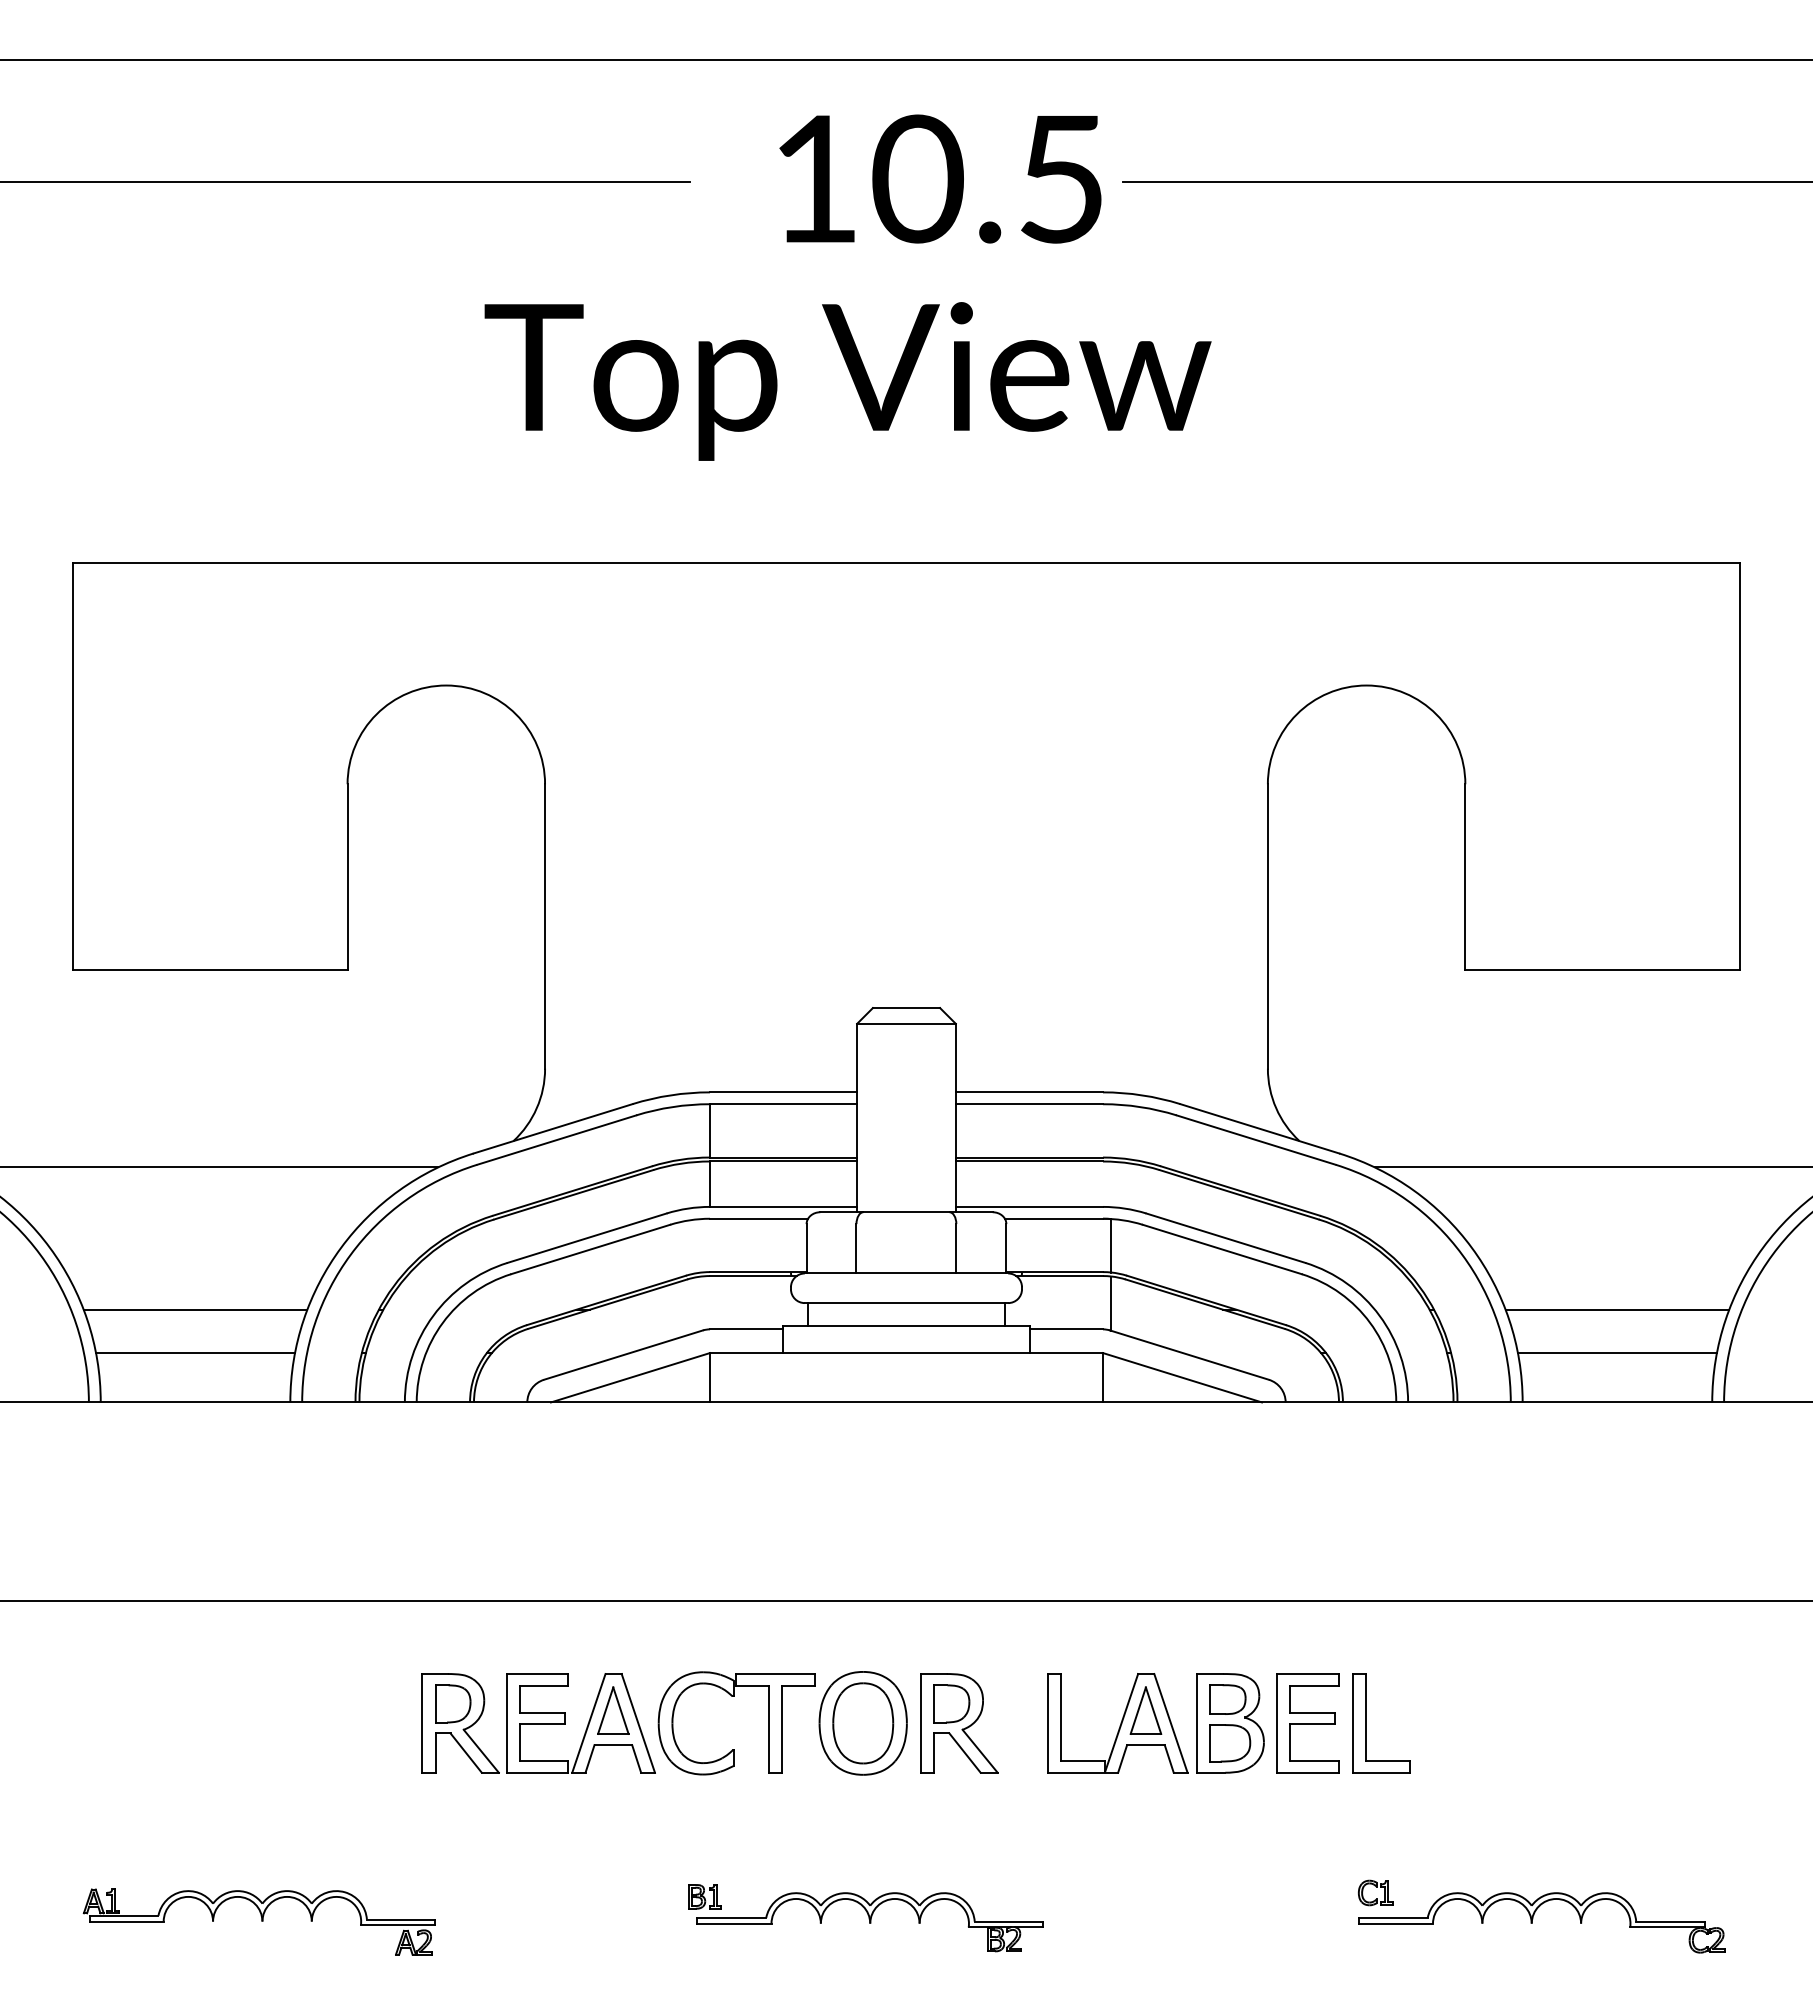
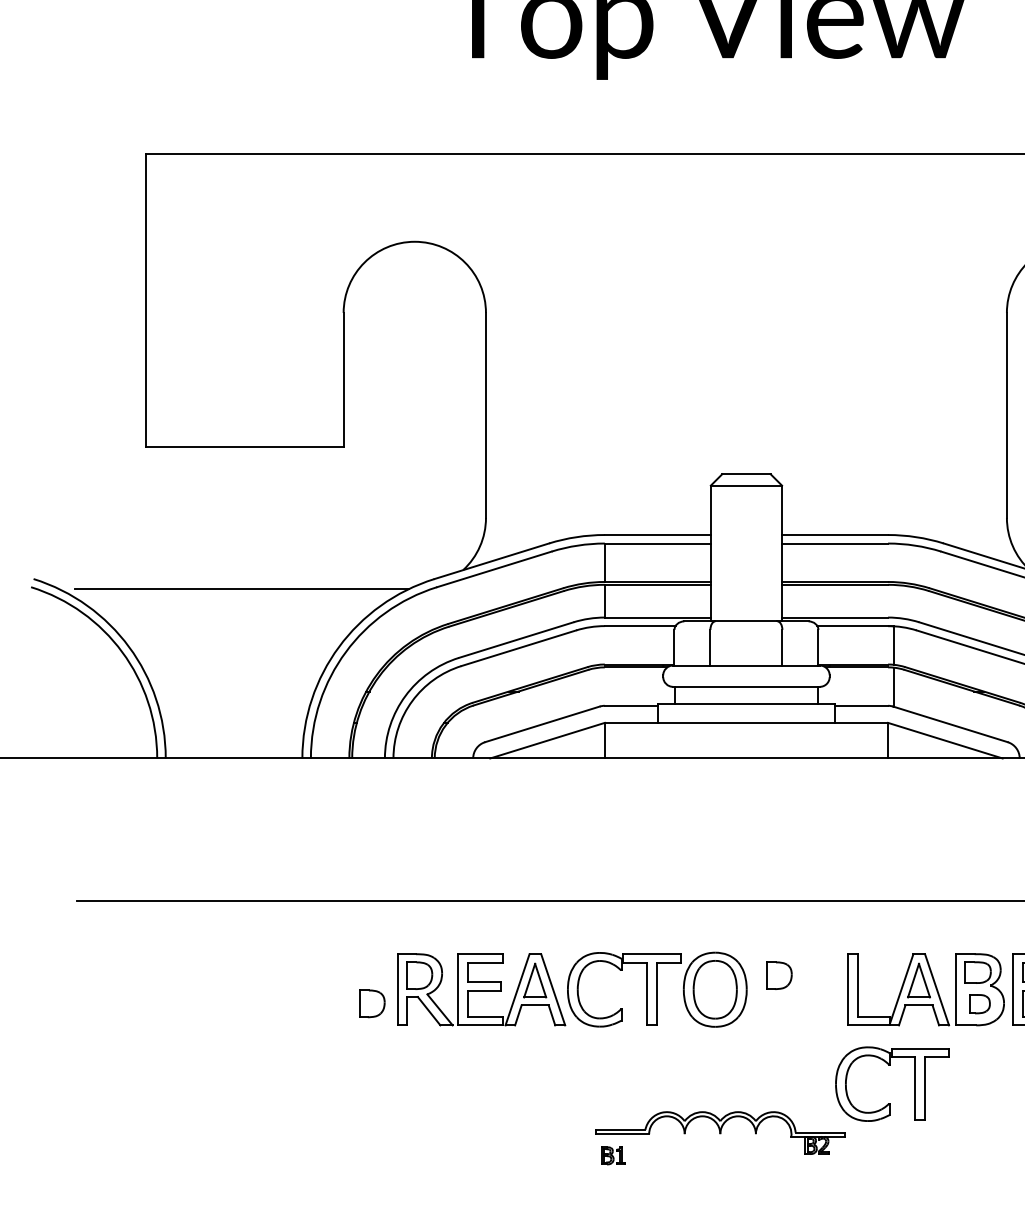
line: (195, 1309) -> (234, 691), removed
line: (195, 1353) -> (234, 723), removed
part: (959, 1723) -> (784, 989), removed
part: (387, 1742) -> (372, 1003), added
part: (1230, 1743) -> (979, 1004), size x0.7
part: (1106, 1880) -> (890, 1103), added
part: (704, 1896) -> (613, 1155), moved
part: (258, 1921) -> (279, 1132), removed

